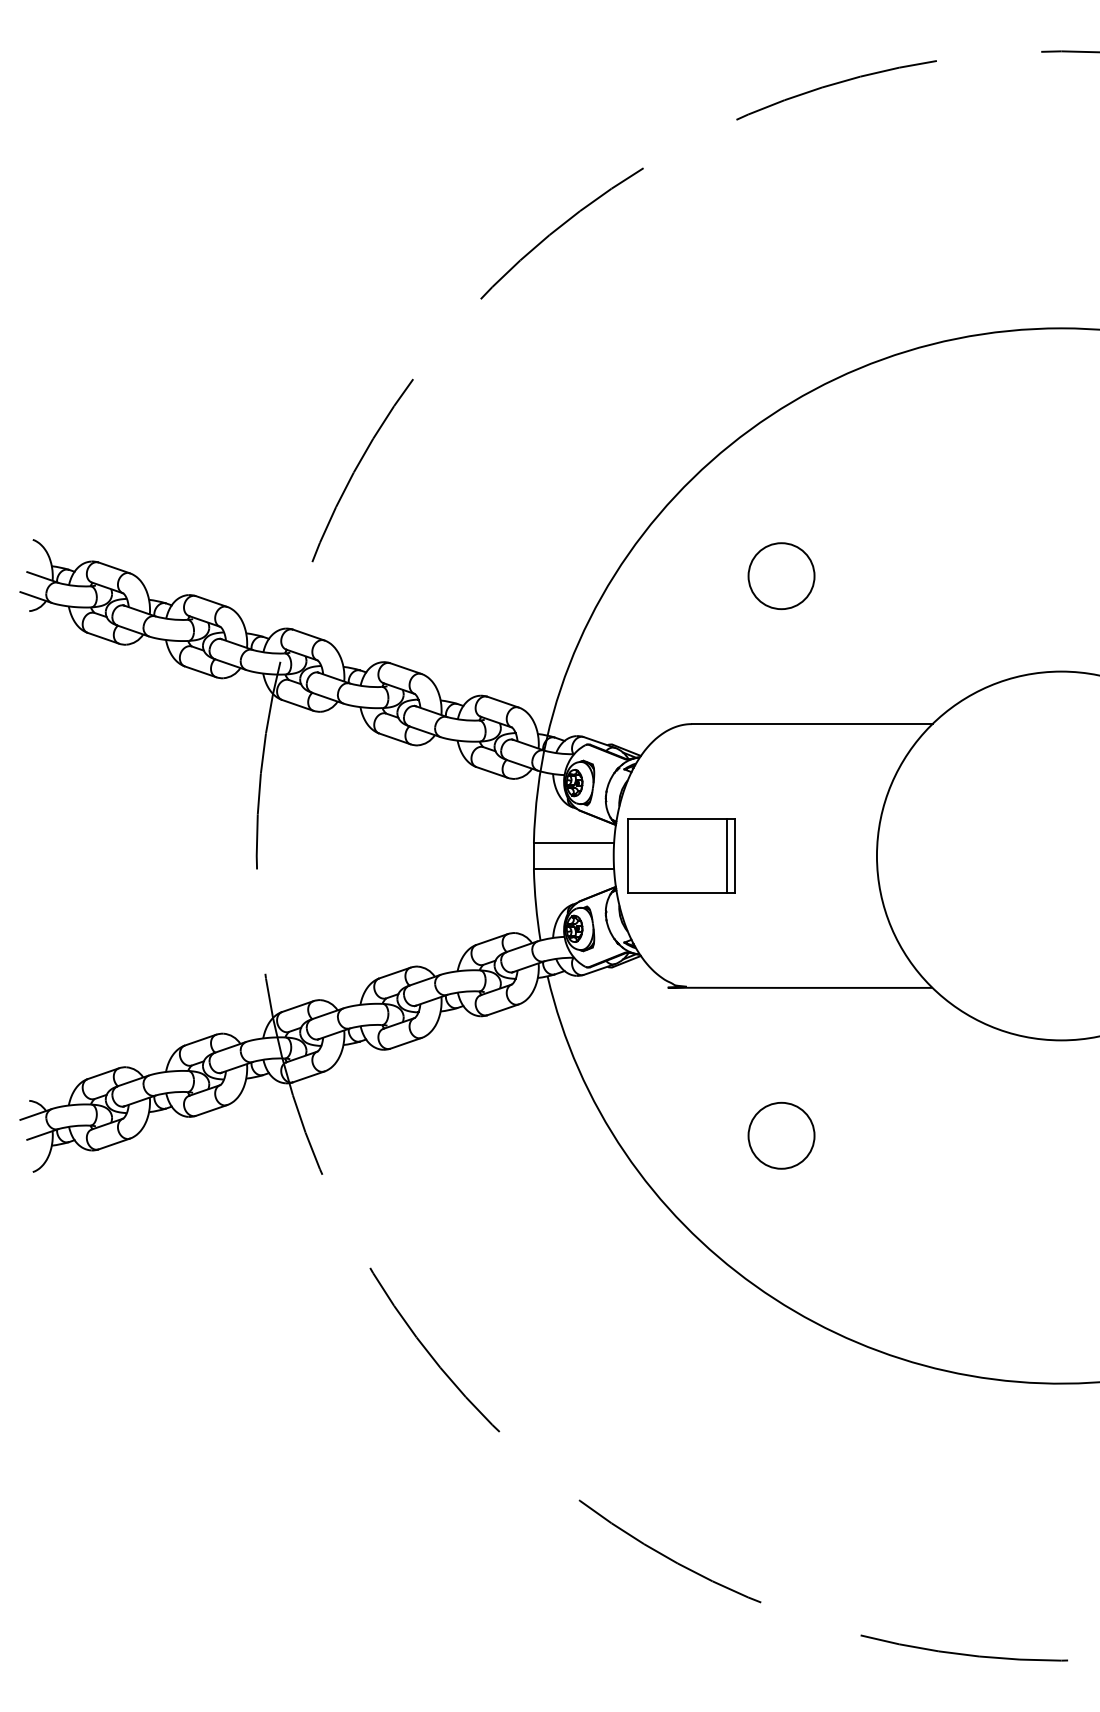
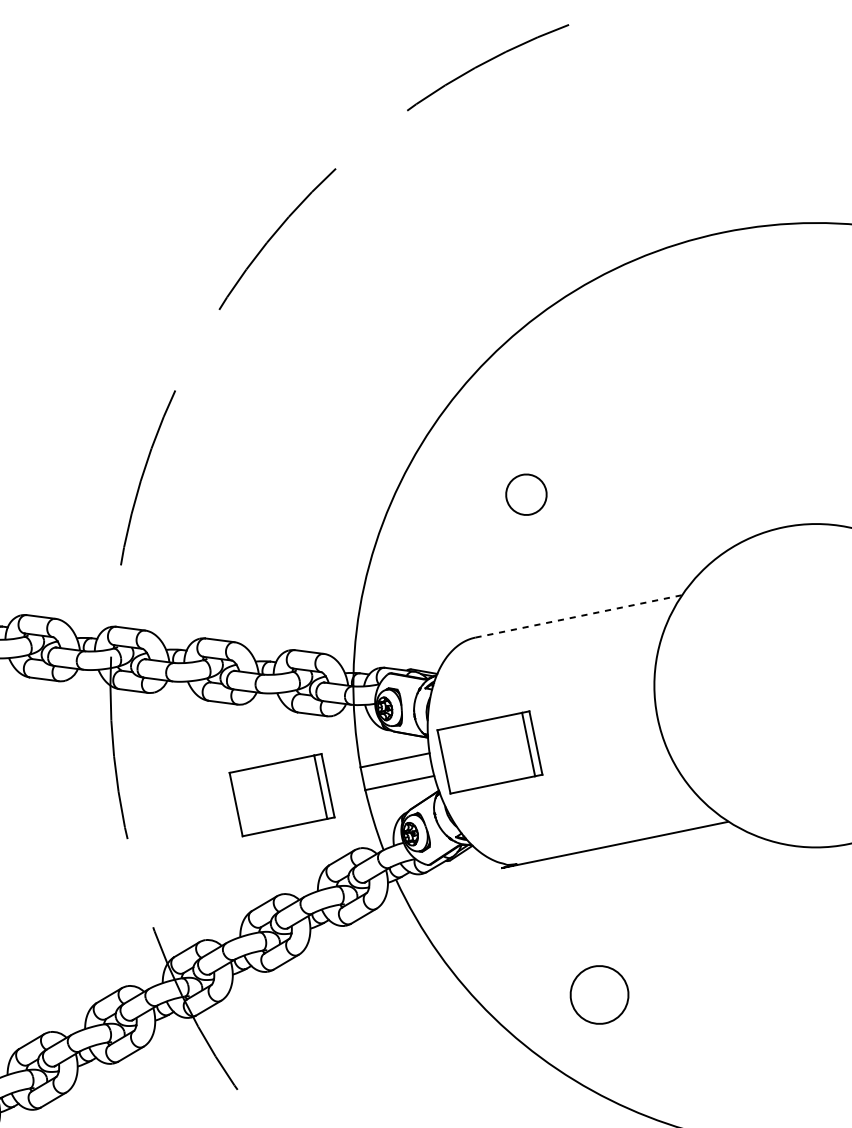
circle: (781, 576) -> (526, 495), size x0.7
line: (812, 724) -> (579, 616), solid -> dashed
part: (439, 855) -> (281, 794), added
circle: (781, 1135) -> (599, 994), moved

